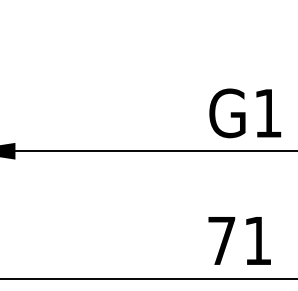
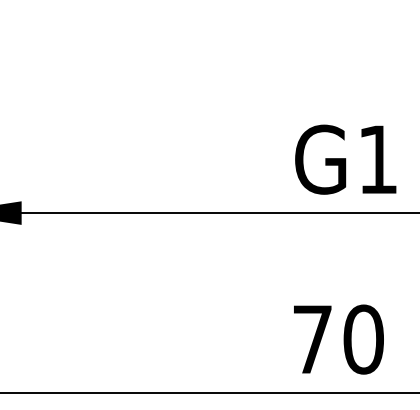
text: (257, 240) -> (363, 338), 71 -> 70

